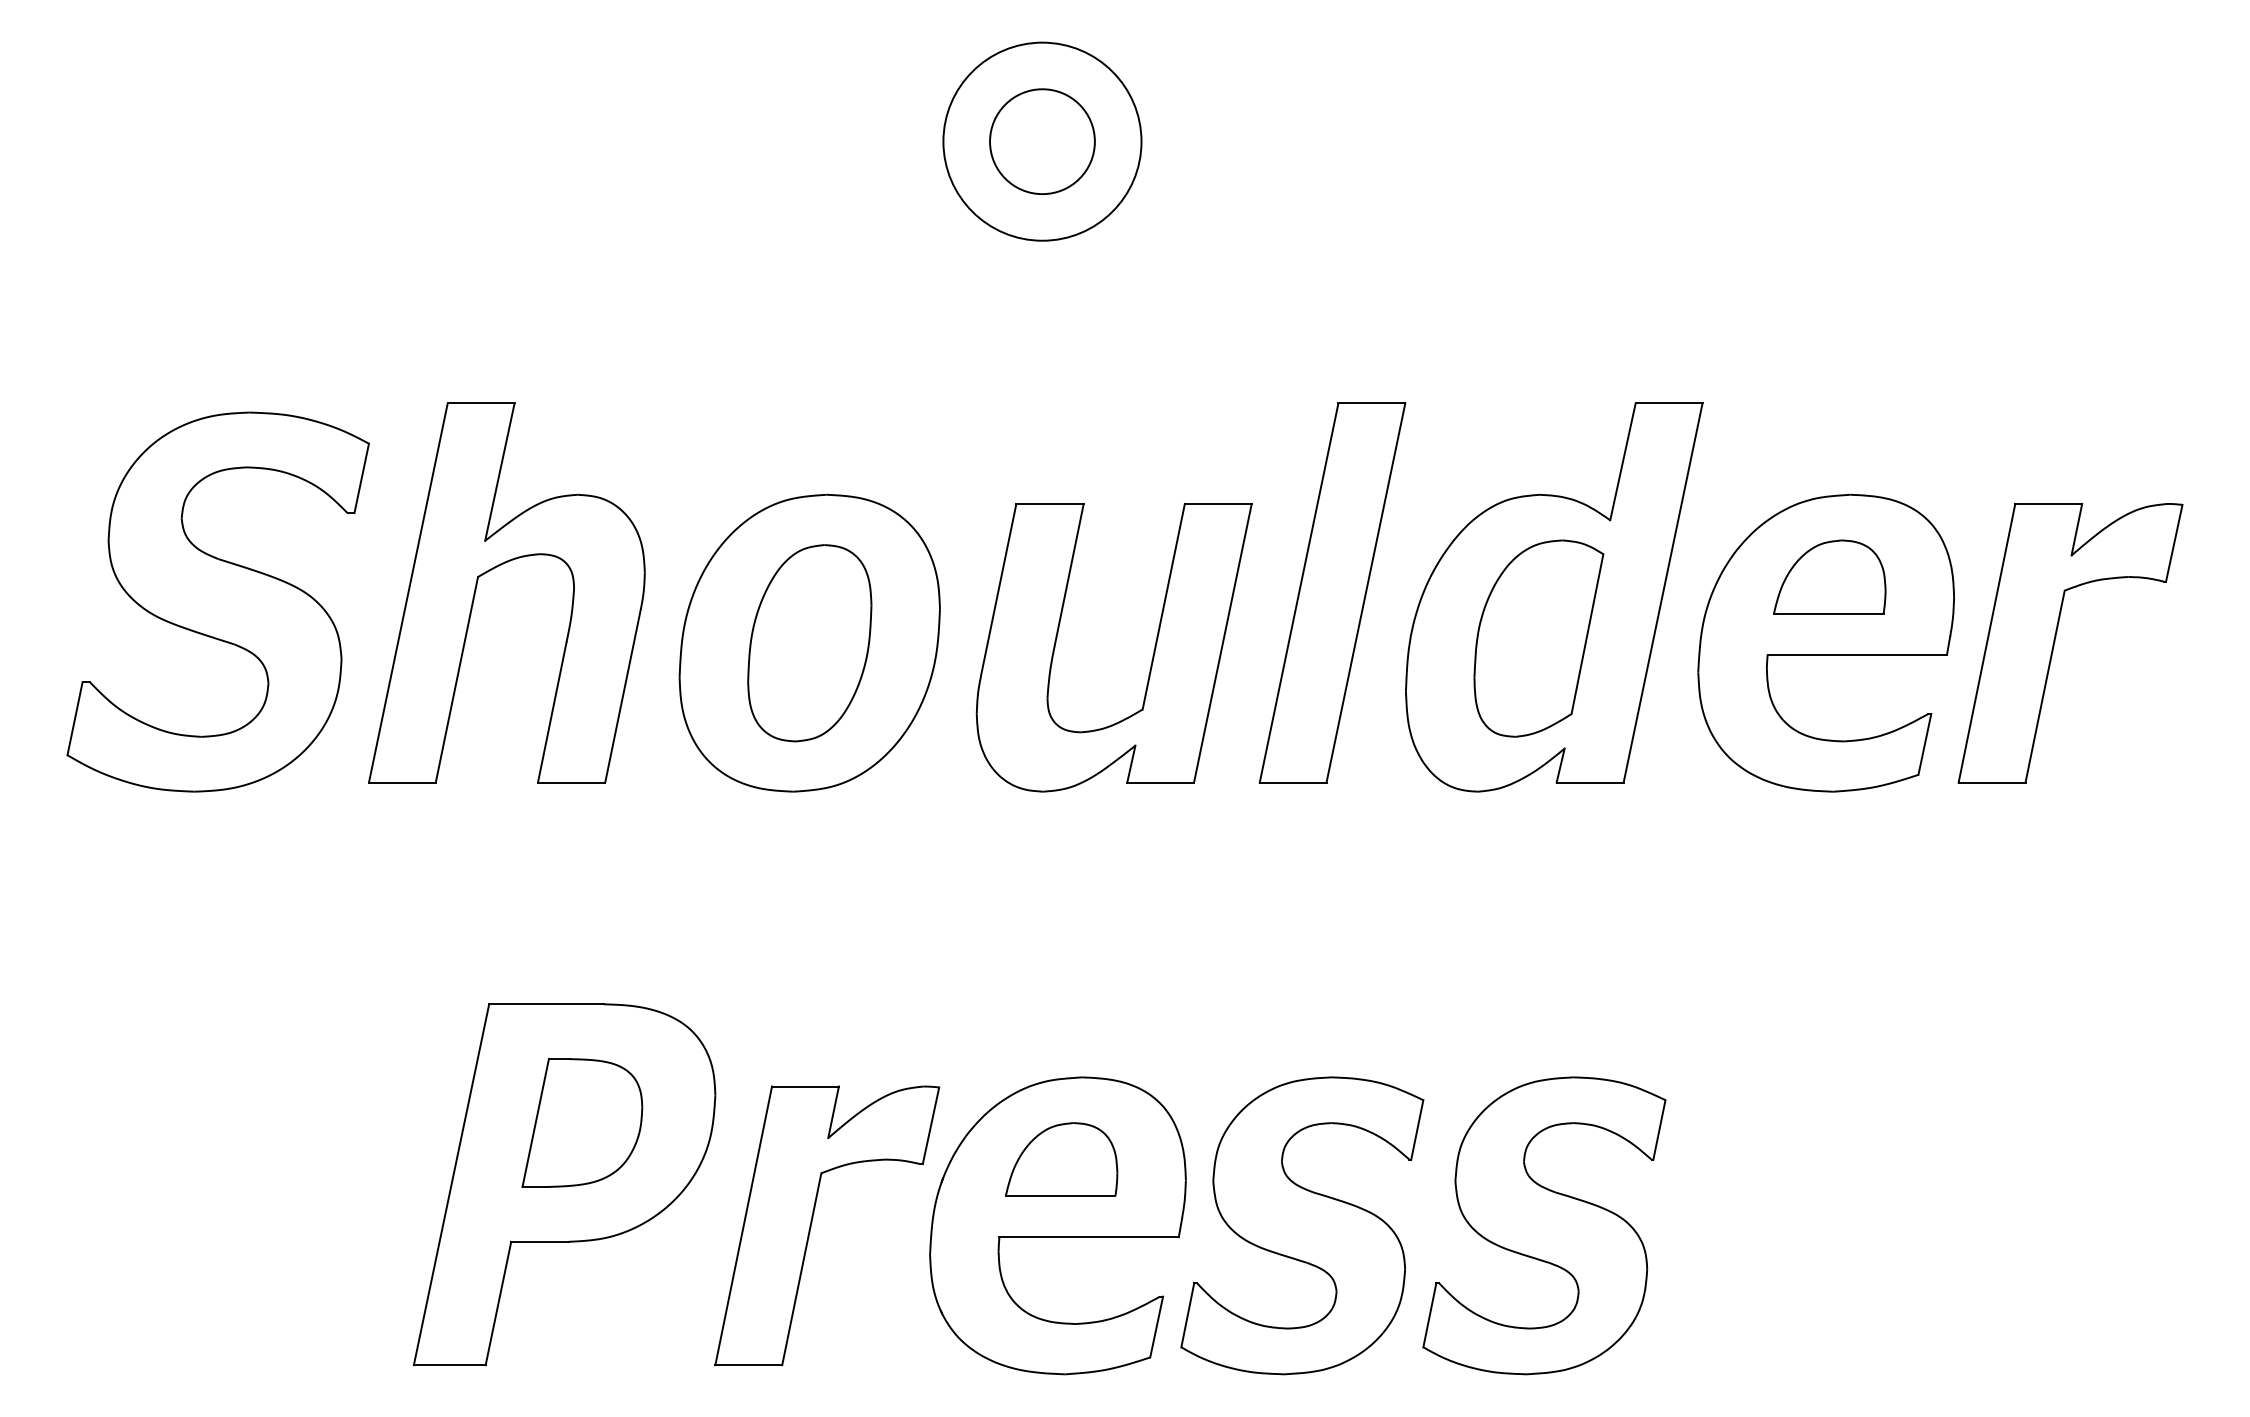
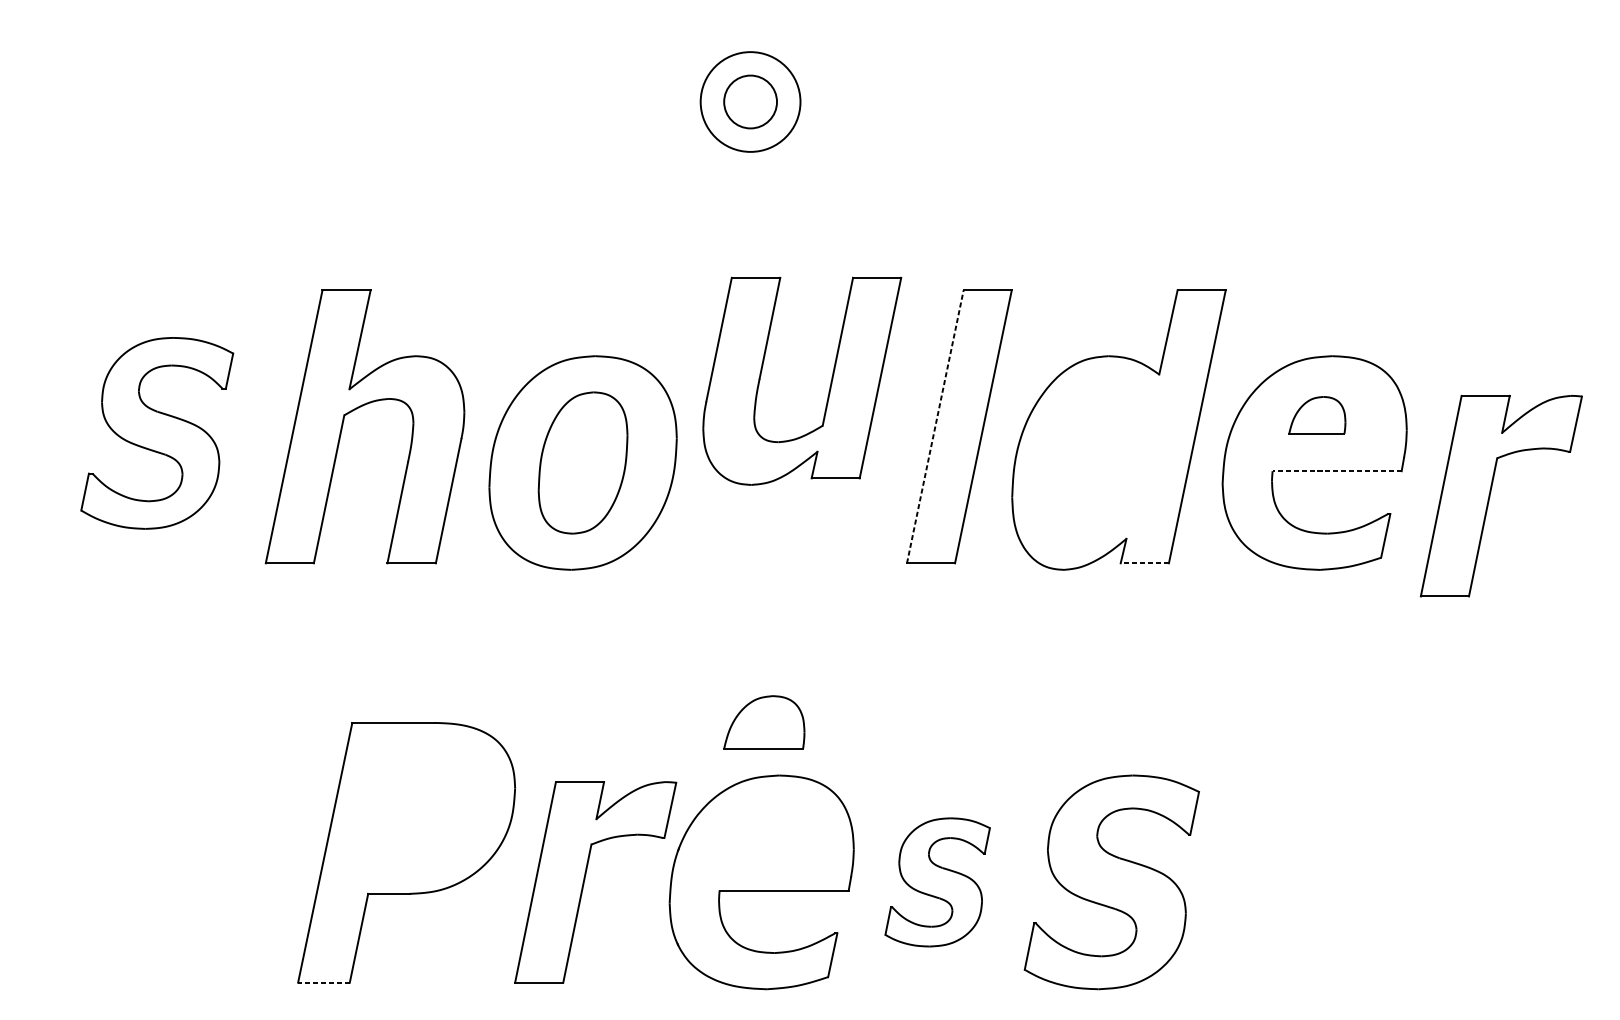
circle: (1042, 141) -> (750, 101), size x0.7
circle: (1042, 141) -> (750, 101), size x0.7
part: (1829, 576) -> (1317, 414), size x0.7
line: (1299, 592) -> (935, 426), solid -> dashed
part: (217, 601) -> (156, 432), size x0.7
part: (1538, 638) -> (1107, 459), removed
part: (2055, 642) -> (1490, 495), moved
line: (1857, 654) -> (1337, 471), solid -> dashed
part: (1152, 655) -> (829, 386), moved
line: (1589, 782) -> (1144, 563), solid -> dashed
part: (582, 1122) -> (419, 807), removed
part: (1061, 1159) -> (764, 722), moved
part: (1302, 1225) -> (937, 882), size x0.6
line: (449, 1365) -> (323, 982), solid -> dashed

